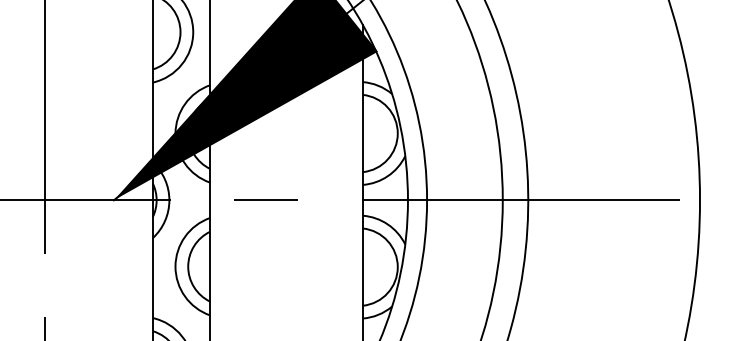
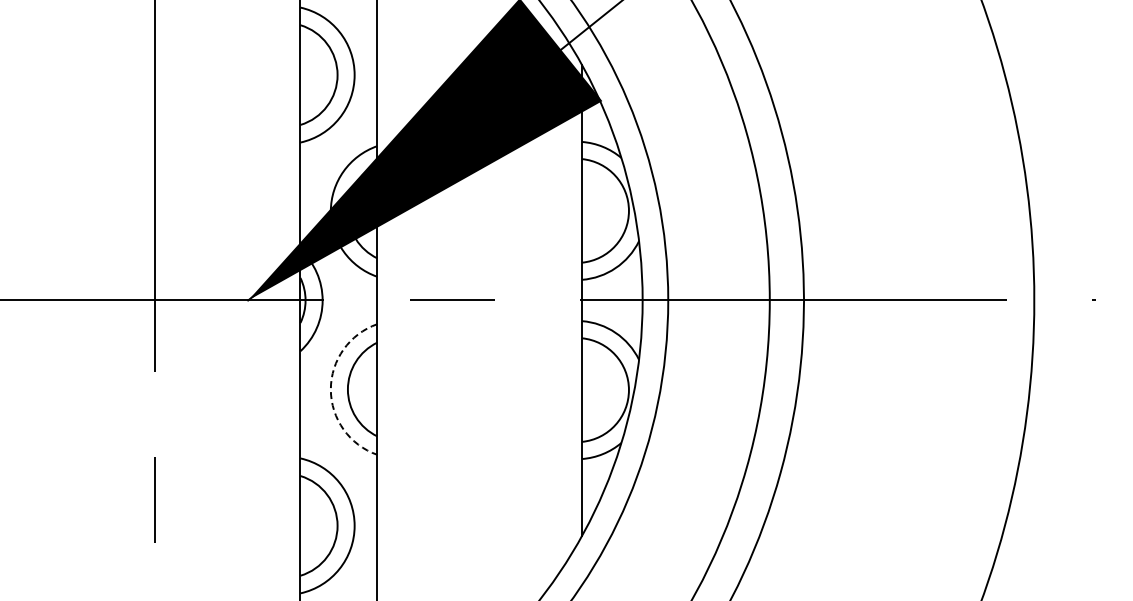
arc: (175, 266) -> (330, 389), solid -> dashed

